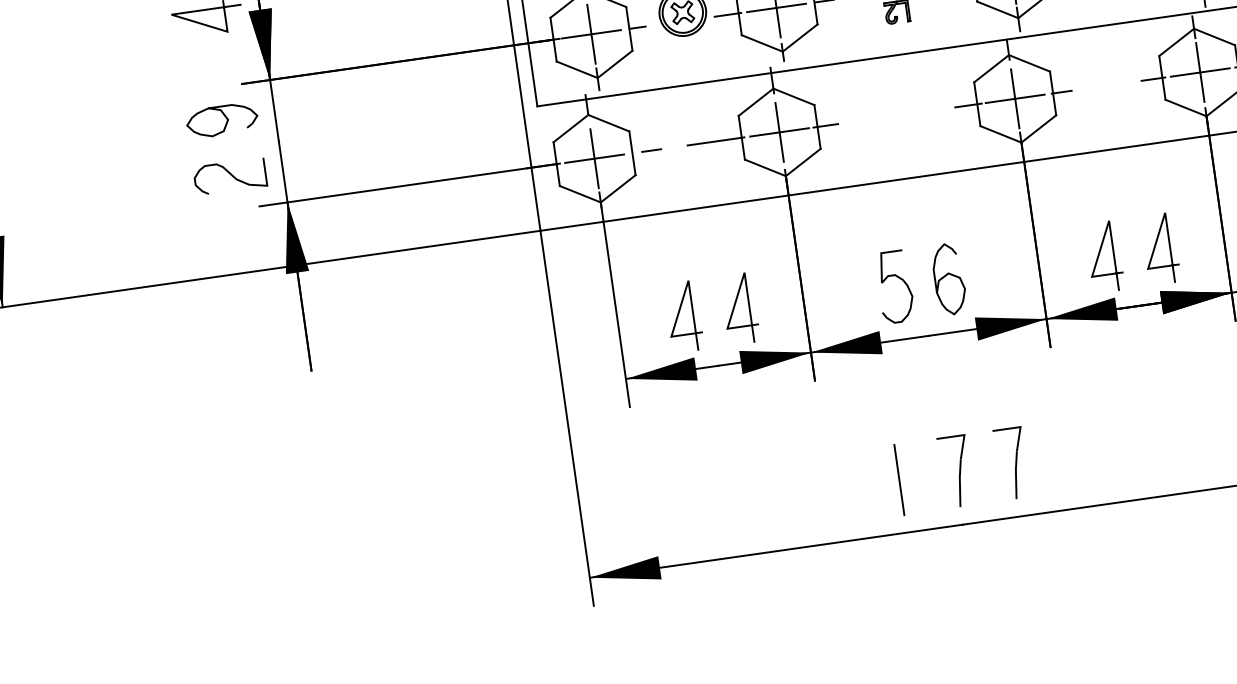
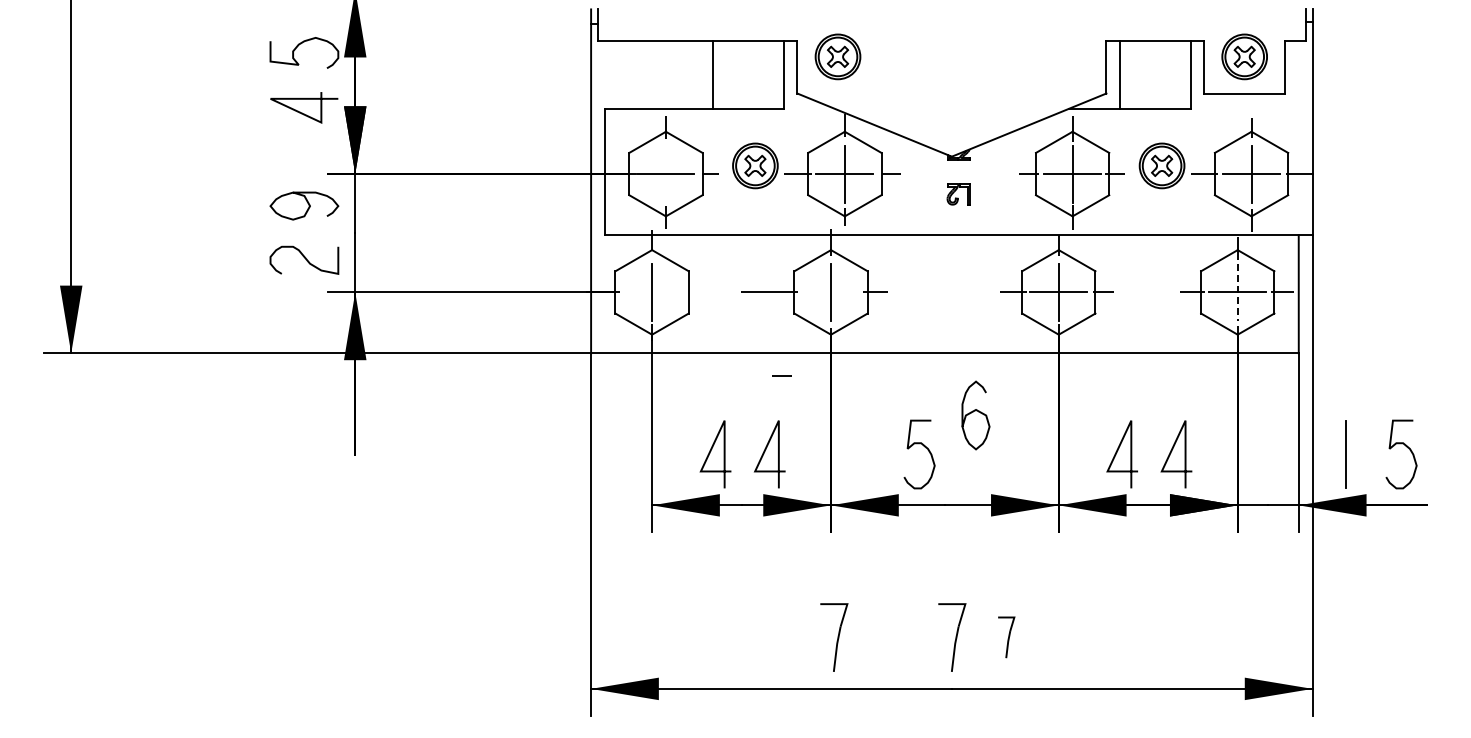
line: (590, 33) -> (665, 173), removed
line: (1200, 72) -> (1237, 292), solid -> dashed
line: (779, 132) -> (830, 292), removed
line: (650, 149) -> (781, 375), moved
line: (593, 158) -> (651, 292), removed
curve: (946, 276) -> (973, 412), moved
part: (1011, 463) -> (1006, 637), size x0.6
line: (899, 479) -> (897, 637), removed
part: (834, 488) -> (834, 637), added

